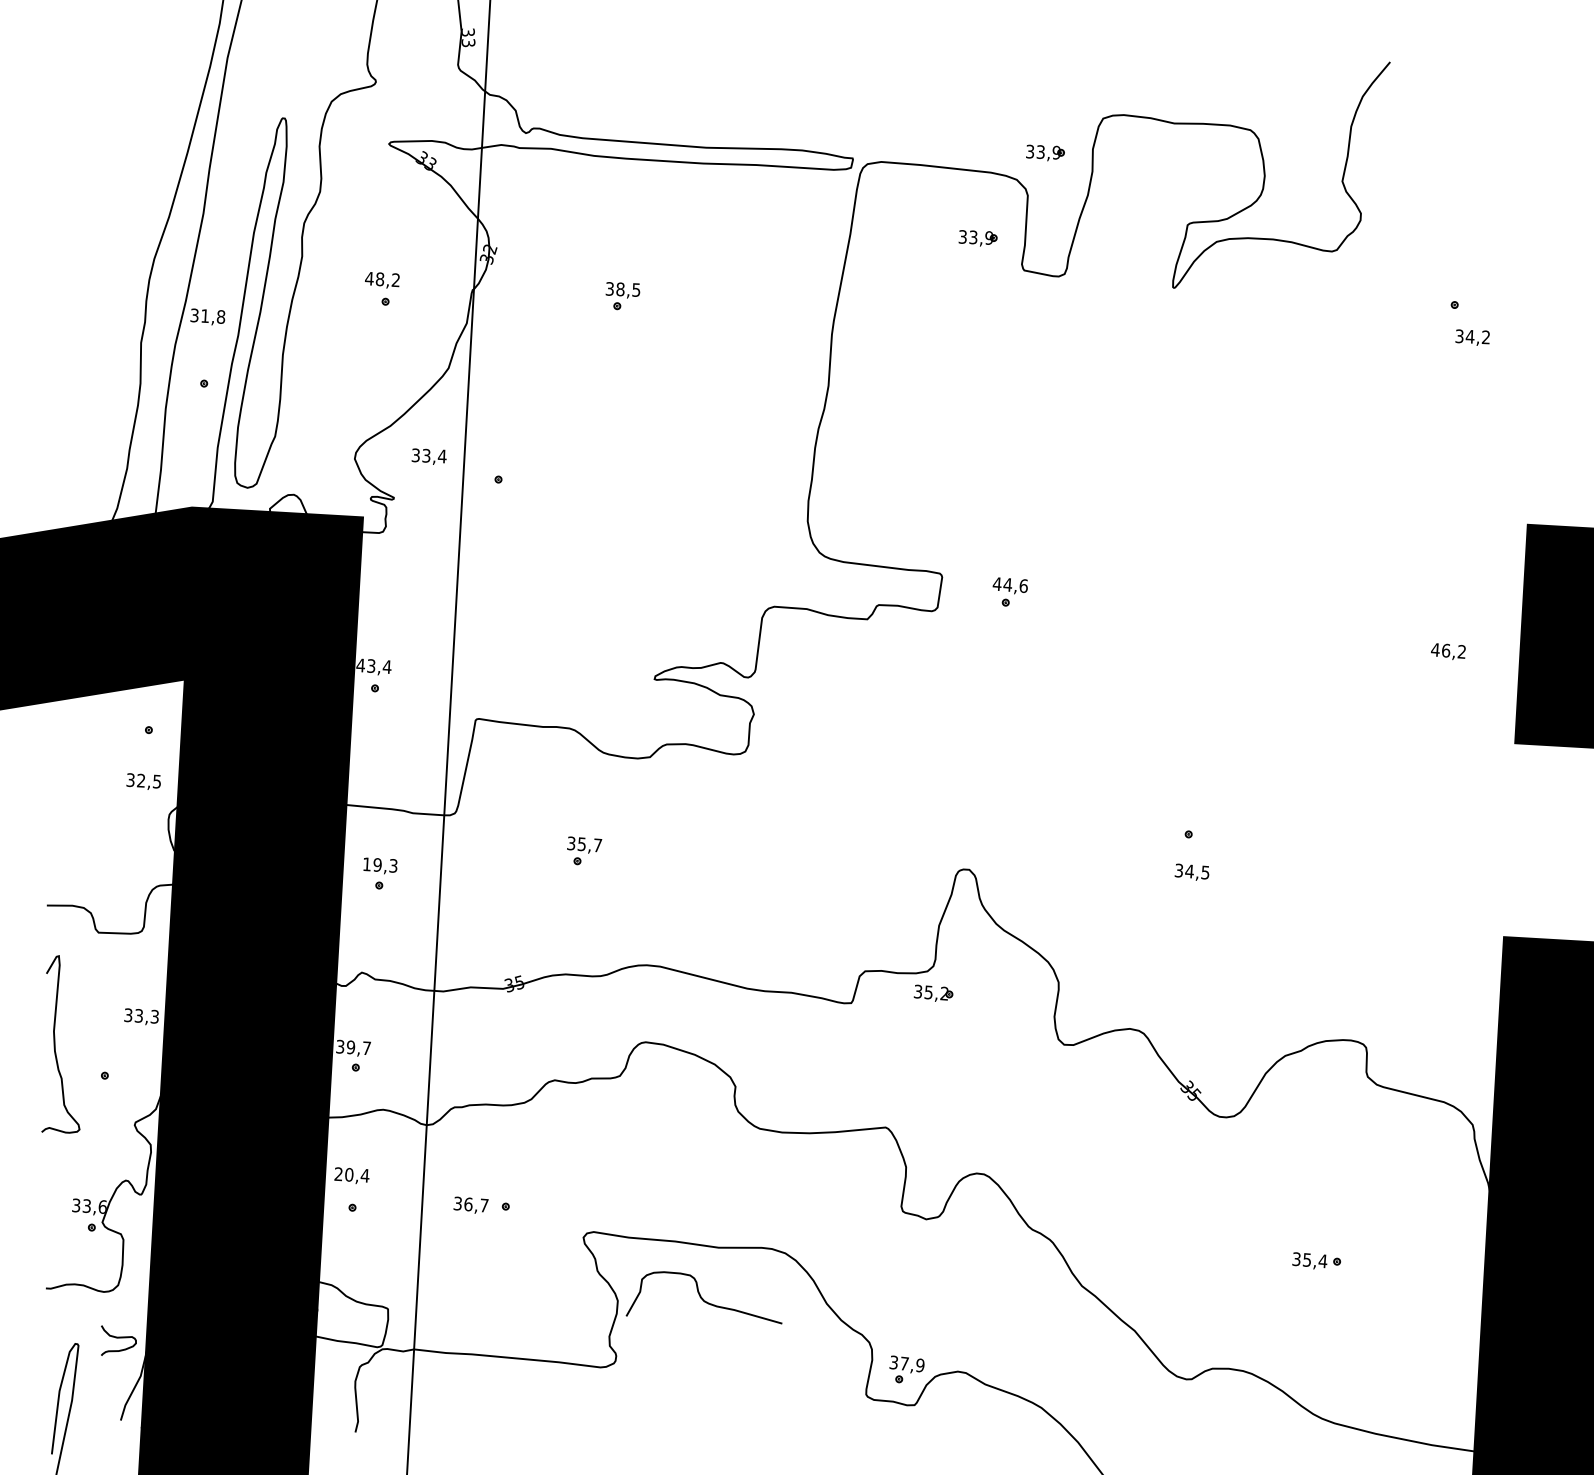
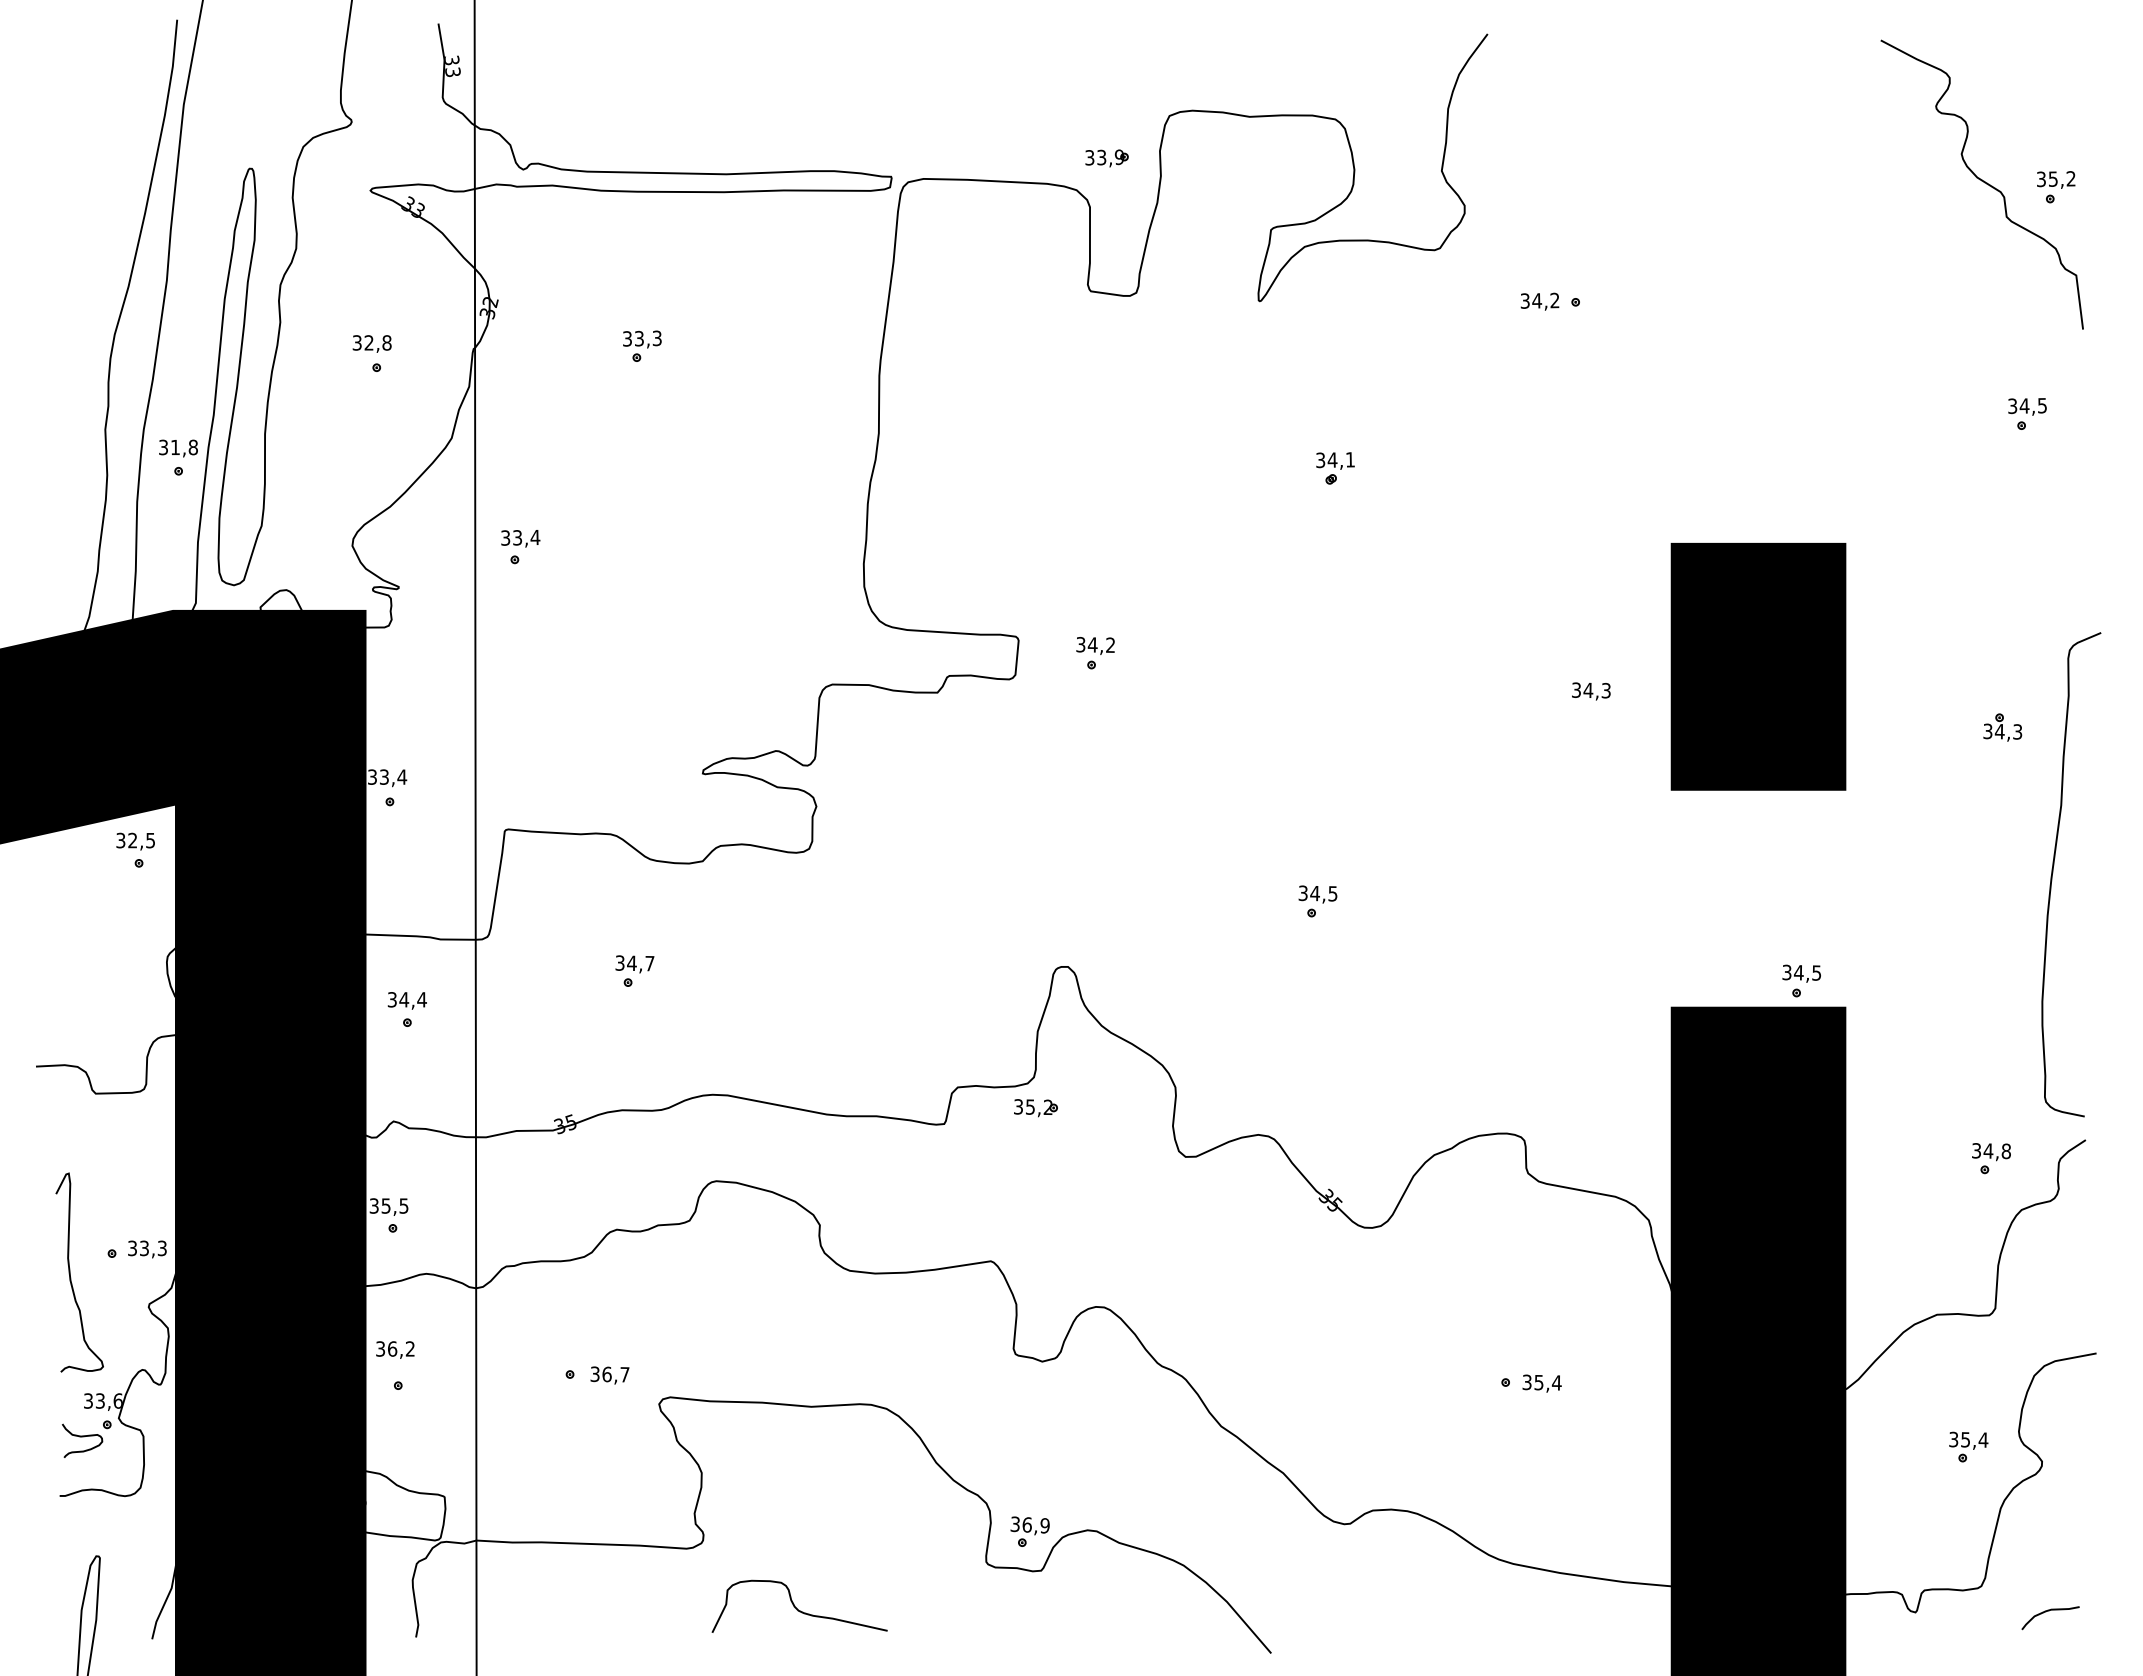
part: (977, 238) -> (1036, 258), removed
text: (382, 279) -> (371, 342), 48,2 -> 32,8
text: (627, 289) -> (647, 338), 38,5 -> 33,3
text: (207, 317) -> (178, 448), moved
text: (1472, 337) -> (1539, 301), moved
part: (1232, 440) -> (1335, 468), added
text: (429, 456) -> (520, 538), moved
text: (1010, 584) -> (1095, 644), 44,6 -> 34,2
text: (1447, 650) -> (1590, 690), 46,2 -> 34,3
text: (360, 664) -> (372, 776), 43,4 -> 33,4
text: (143, 781) -> (135, 841), moved
text: (581, 844) -> (631, 963), 35,7 -> 34,7
text: (379, 864) -> (406, 999), 19,3 -> 34,4
text: (1191, 872) -> (1317, 894), moved
text: (141, 1017) -> (147, 1249), moved
curve: (55, 1044) -> (70, 1272), moved
text: (358, 1047) -> (394, 1205), 39,7 -> 35,5
text: (351, 1174) -> (395, 1348), 20,4 -> 36,2
text: (470, 1205) -> (609, 1375), moved
text: (1309, 1260) -> (1541, 1383), moved
curve: (702, 1298) -> (796, 1607), moved
curve: (118, 1338) -> (82, 1437), moved
text: (903, 1363) -> (1026, 1524), 37,9 -> 36,9

